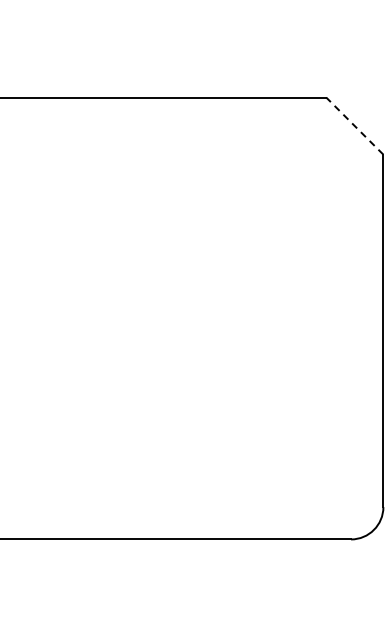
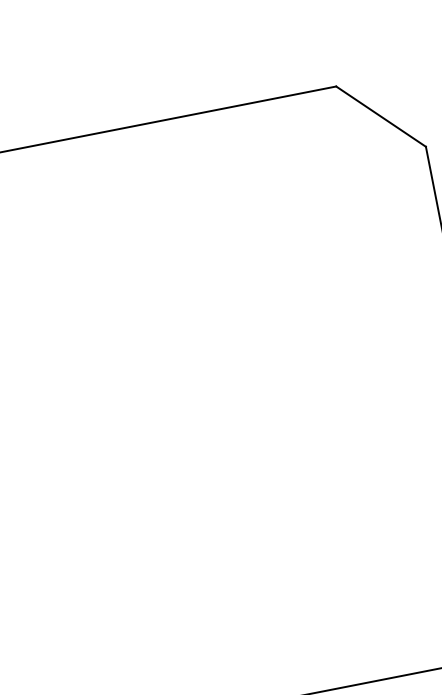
line: (354, 125) -> (380, 115), dashed -> solid

